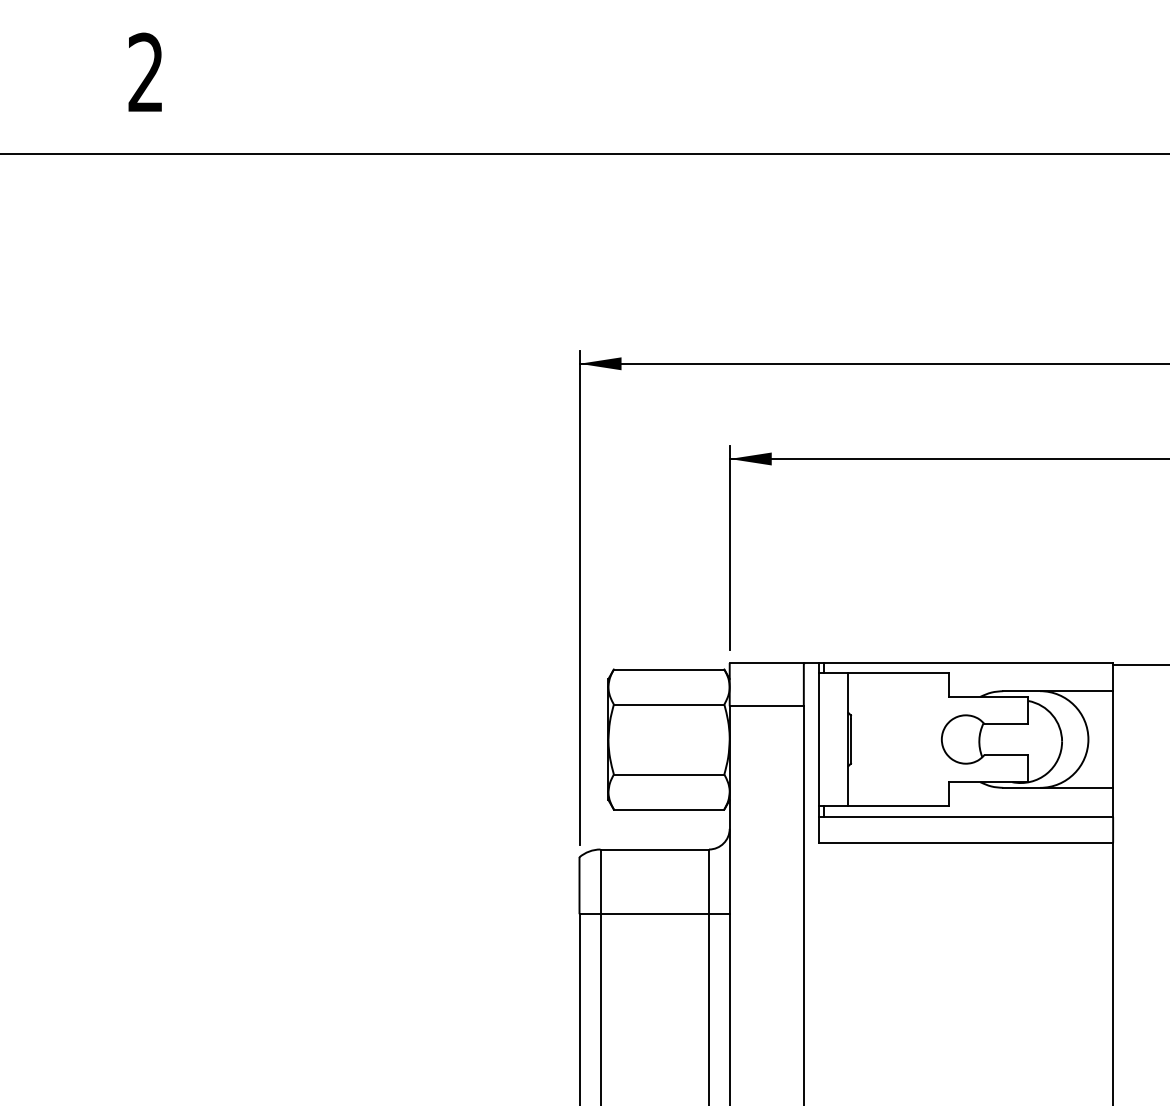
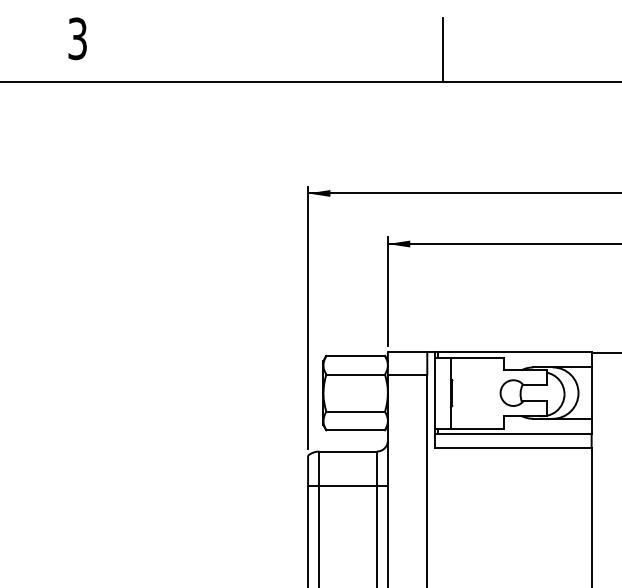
text: (145, 72) -> (77, 38), 2 -> 3
line: (834, 92) -> (443, 49), added

